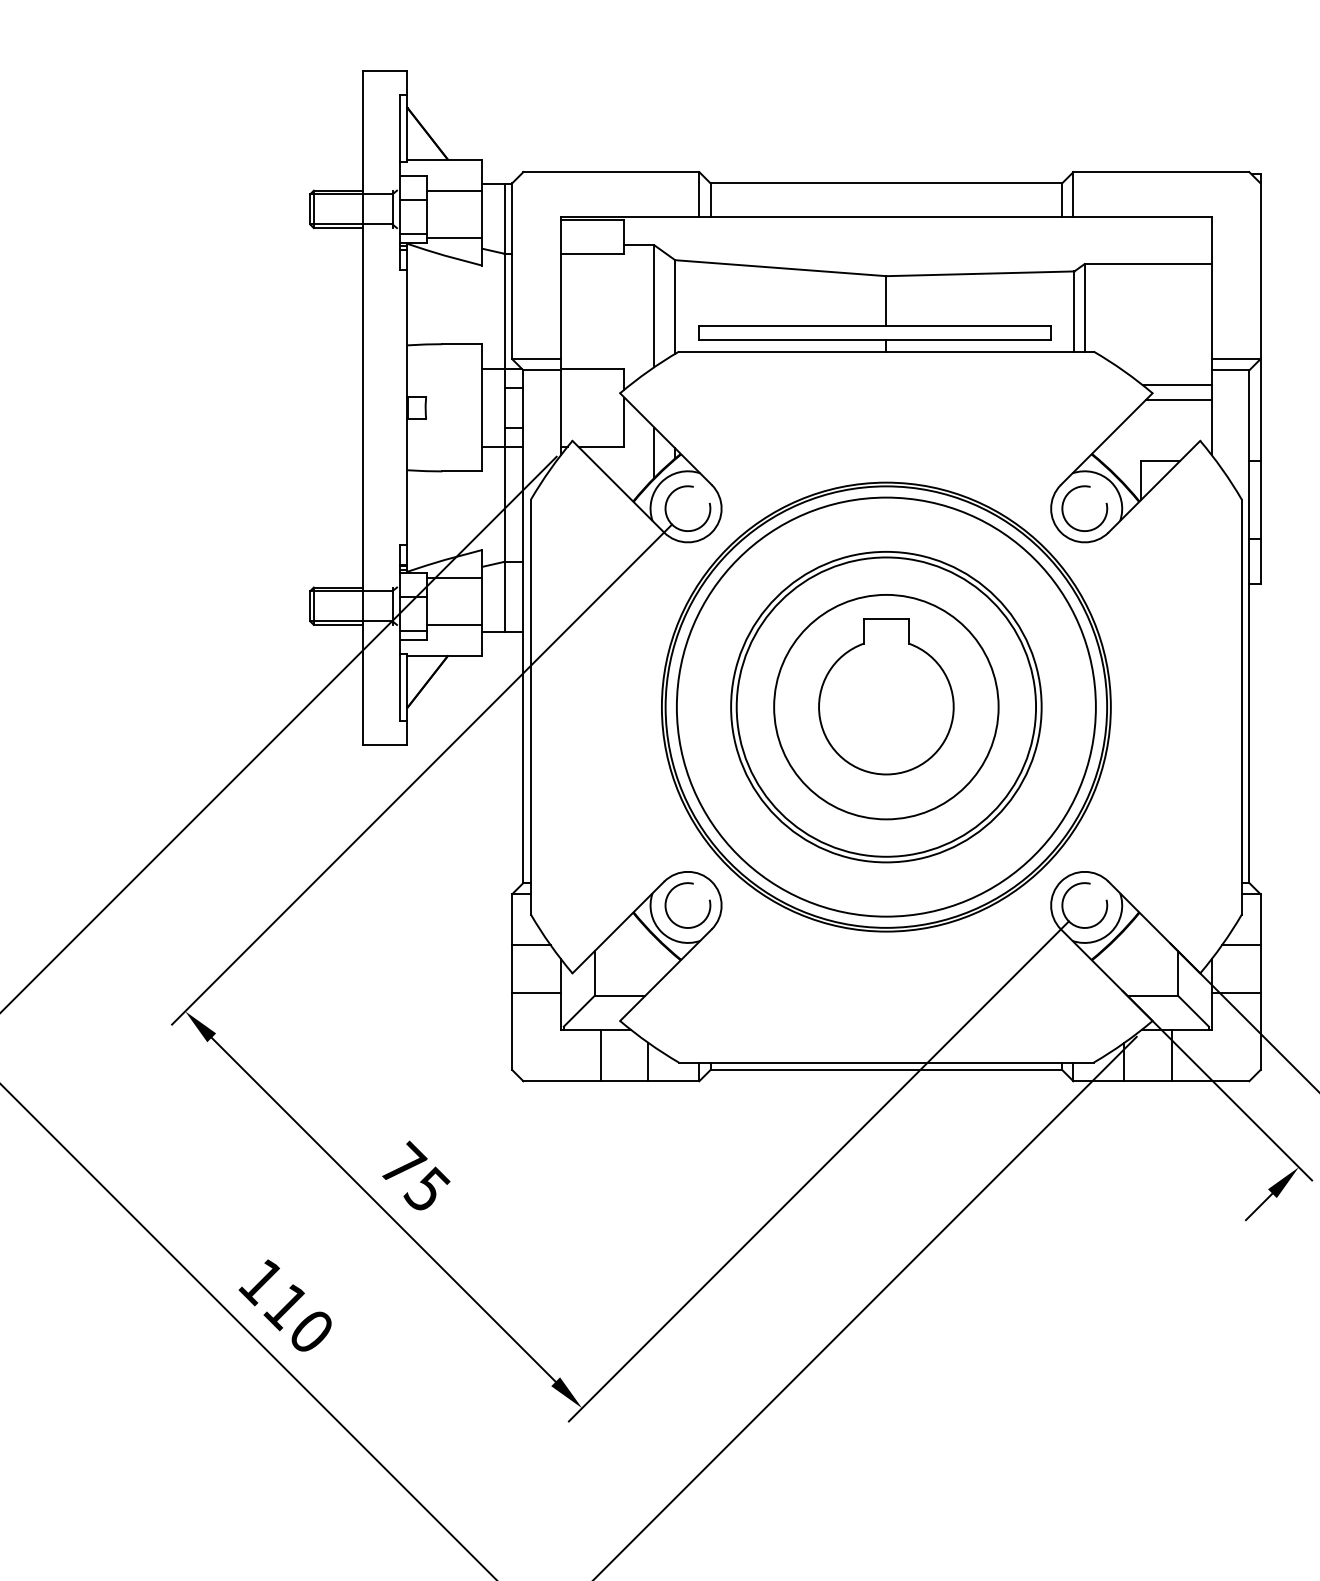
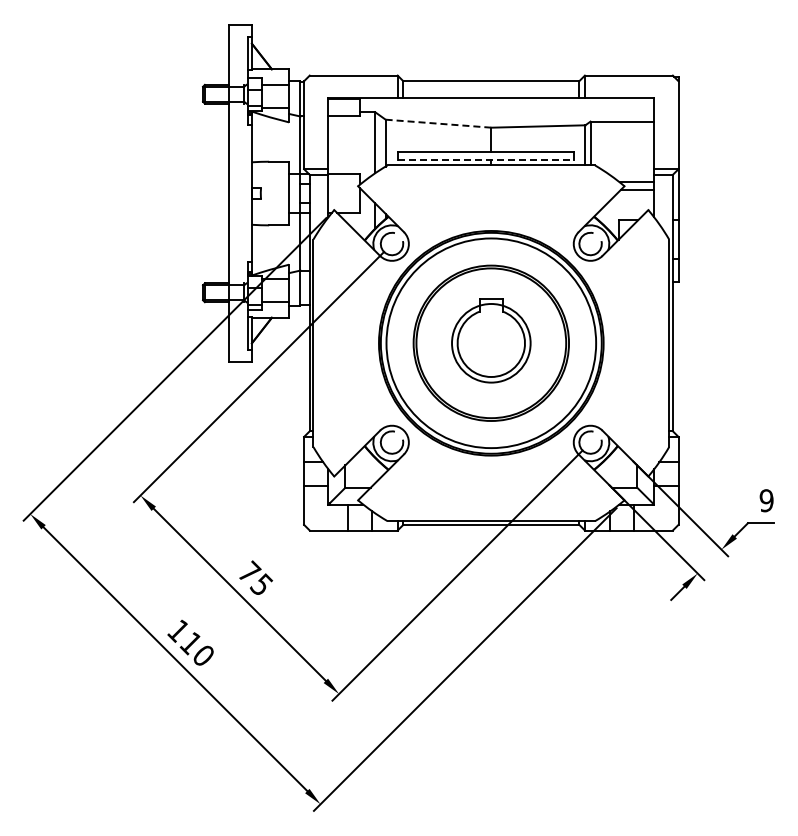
line: (780, 267) -> (438, 123), solid -> dashed
line: (874, 339) -> (485, 159), solid -> dashed
circle: (886, 707) -> (491, 343), size x0.7

